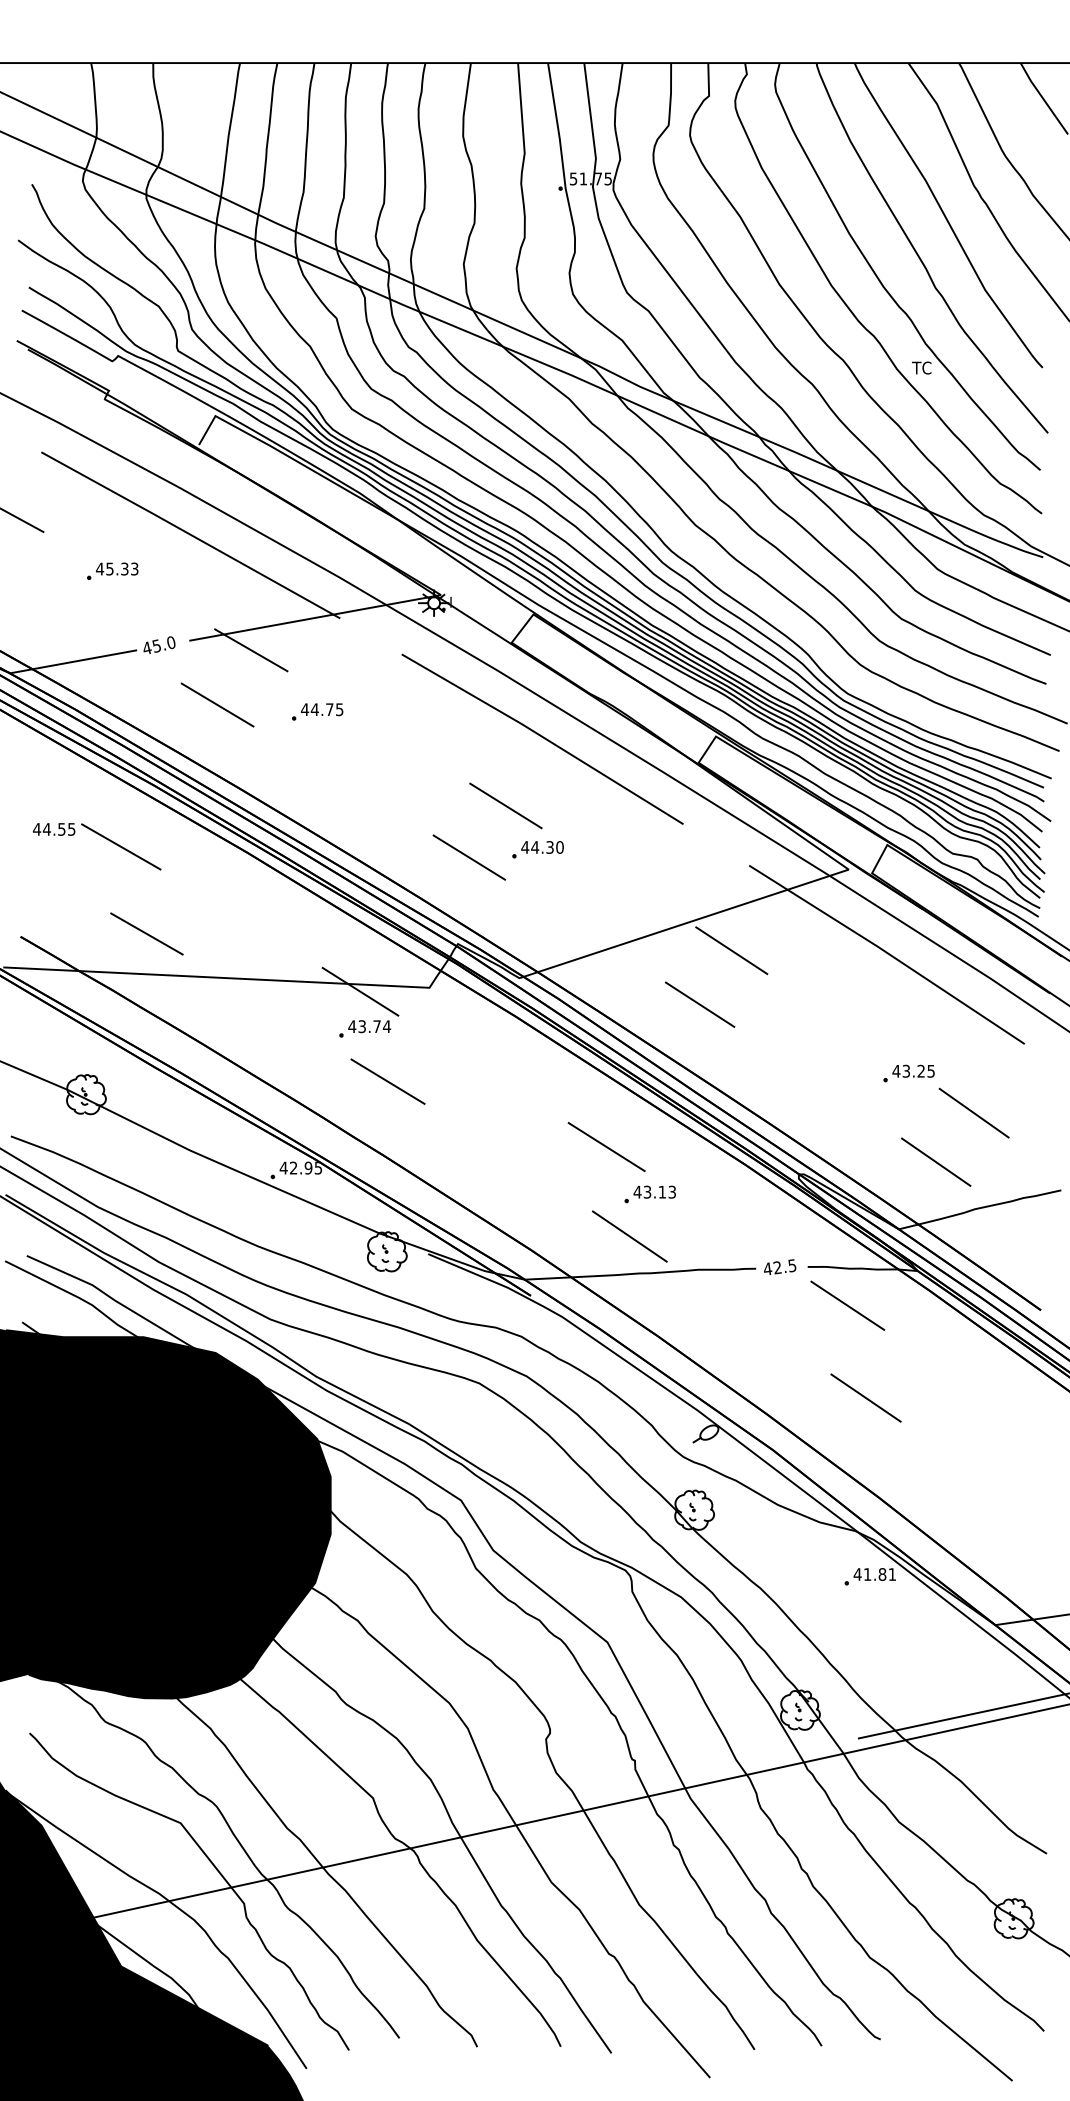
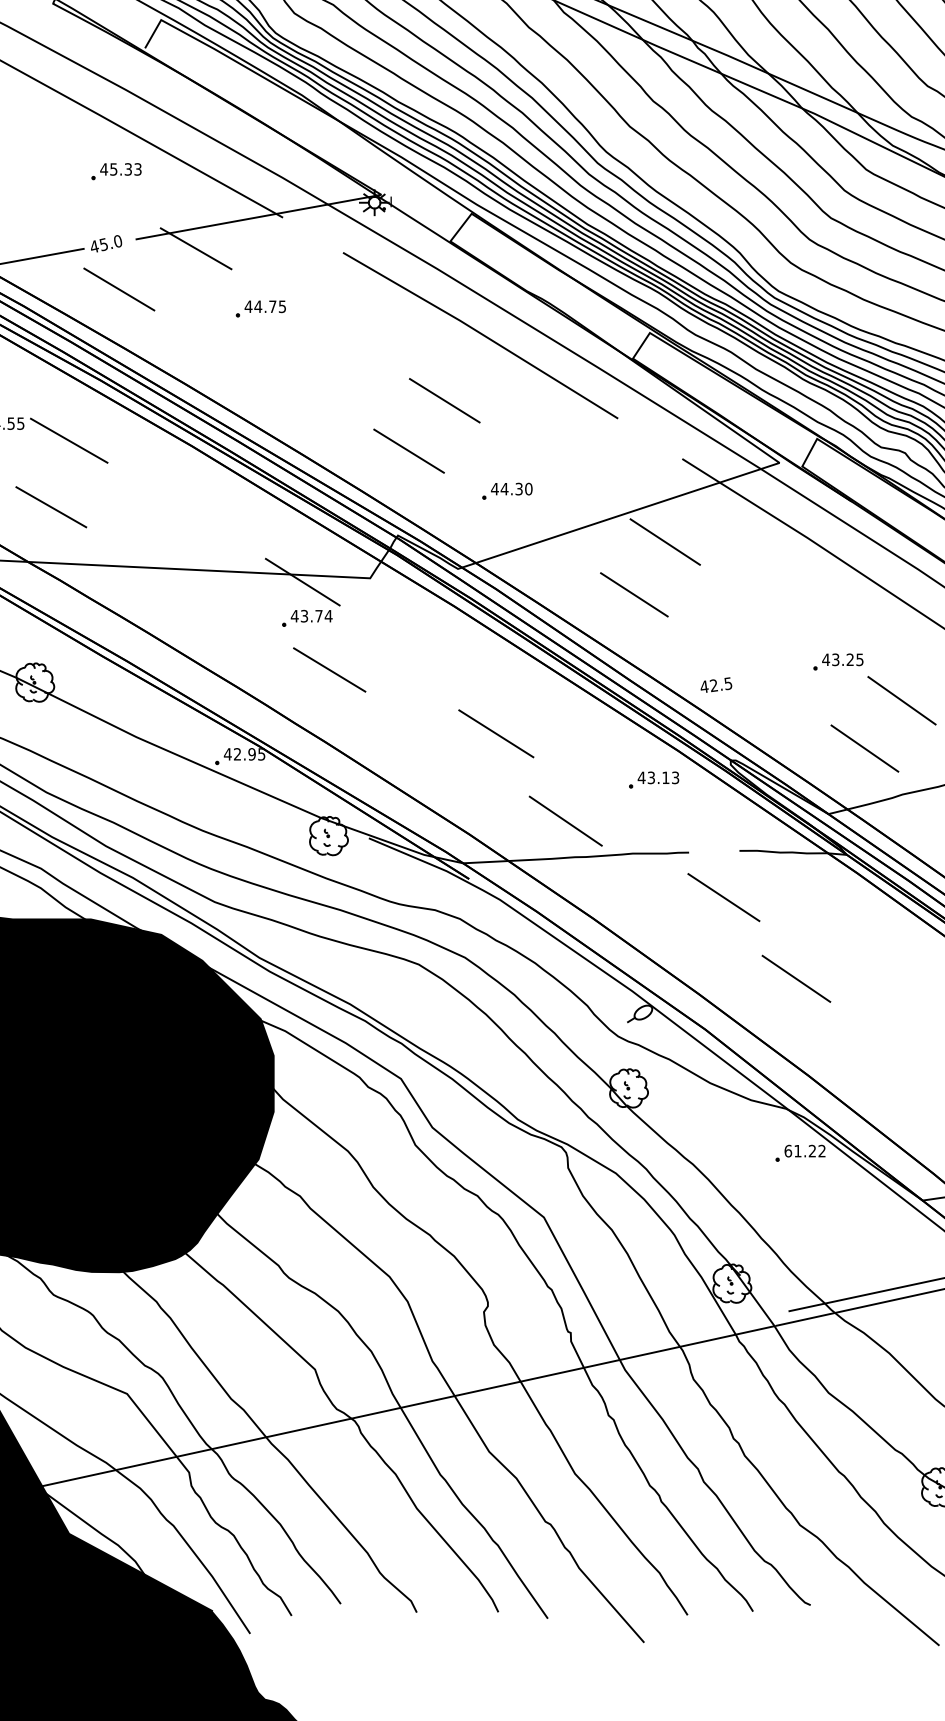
part: (112, 570) -> (116, 170), moved
line: (217, 704) -> (119, 288), moved
part: (537, 849) -> (506, 491), moved
line: (146, 933) -> (50, 506), moved
line: (606, 1147) -> (496, 734), moved
part: (649, 1194) -> (653, 780), moved
text: (780, 1266) -> (716, 684), moved
line: (847, 1305) -> (723, 897), moved
text: (874, 1574) -> (804, 1151), 41.81 -> 61.22

